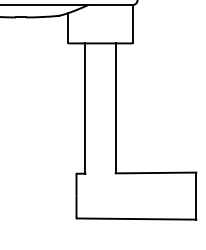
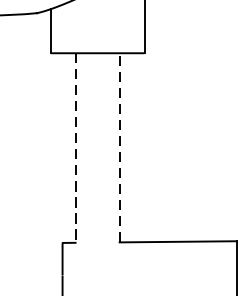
line: (115, 108) -> (119, 147), solid -> dashed
line: (85, 109) -> (75, 149), solid -> dashed

